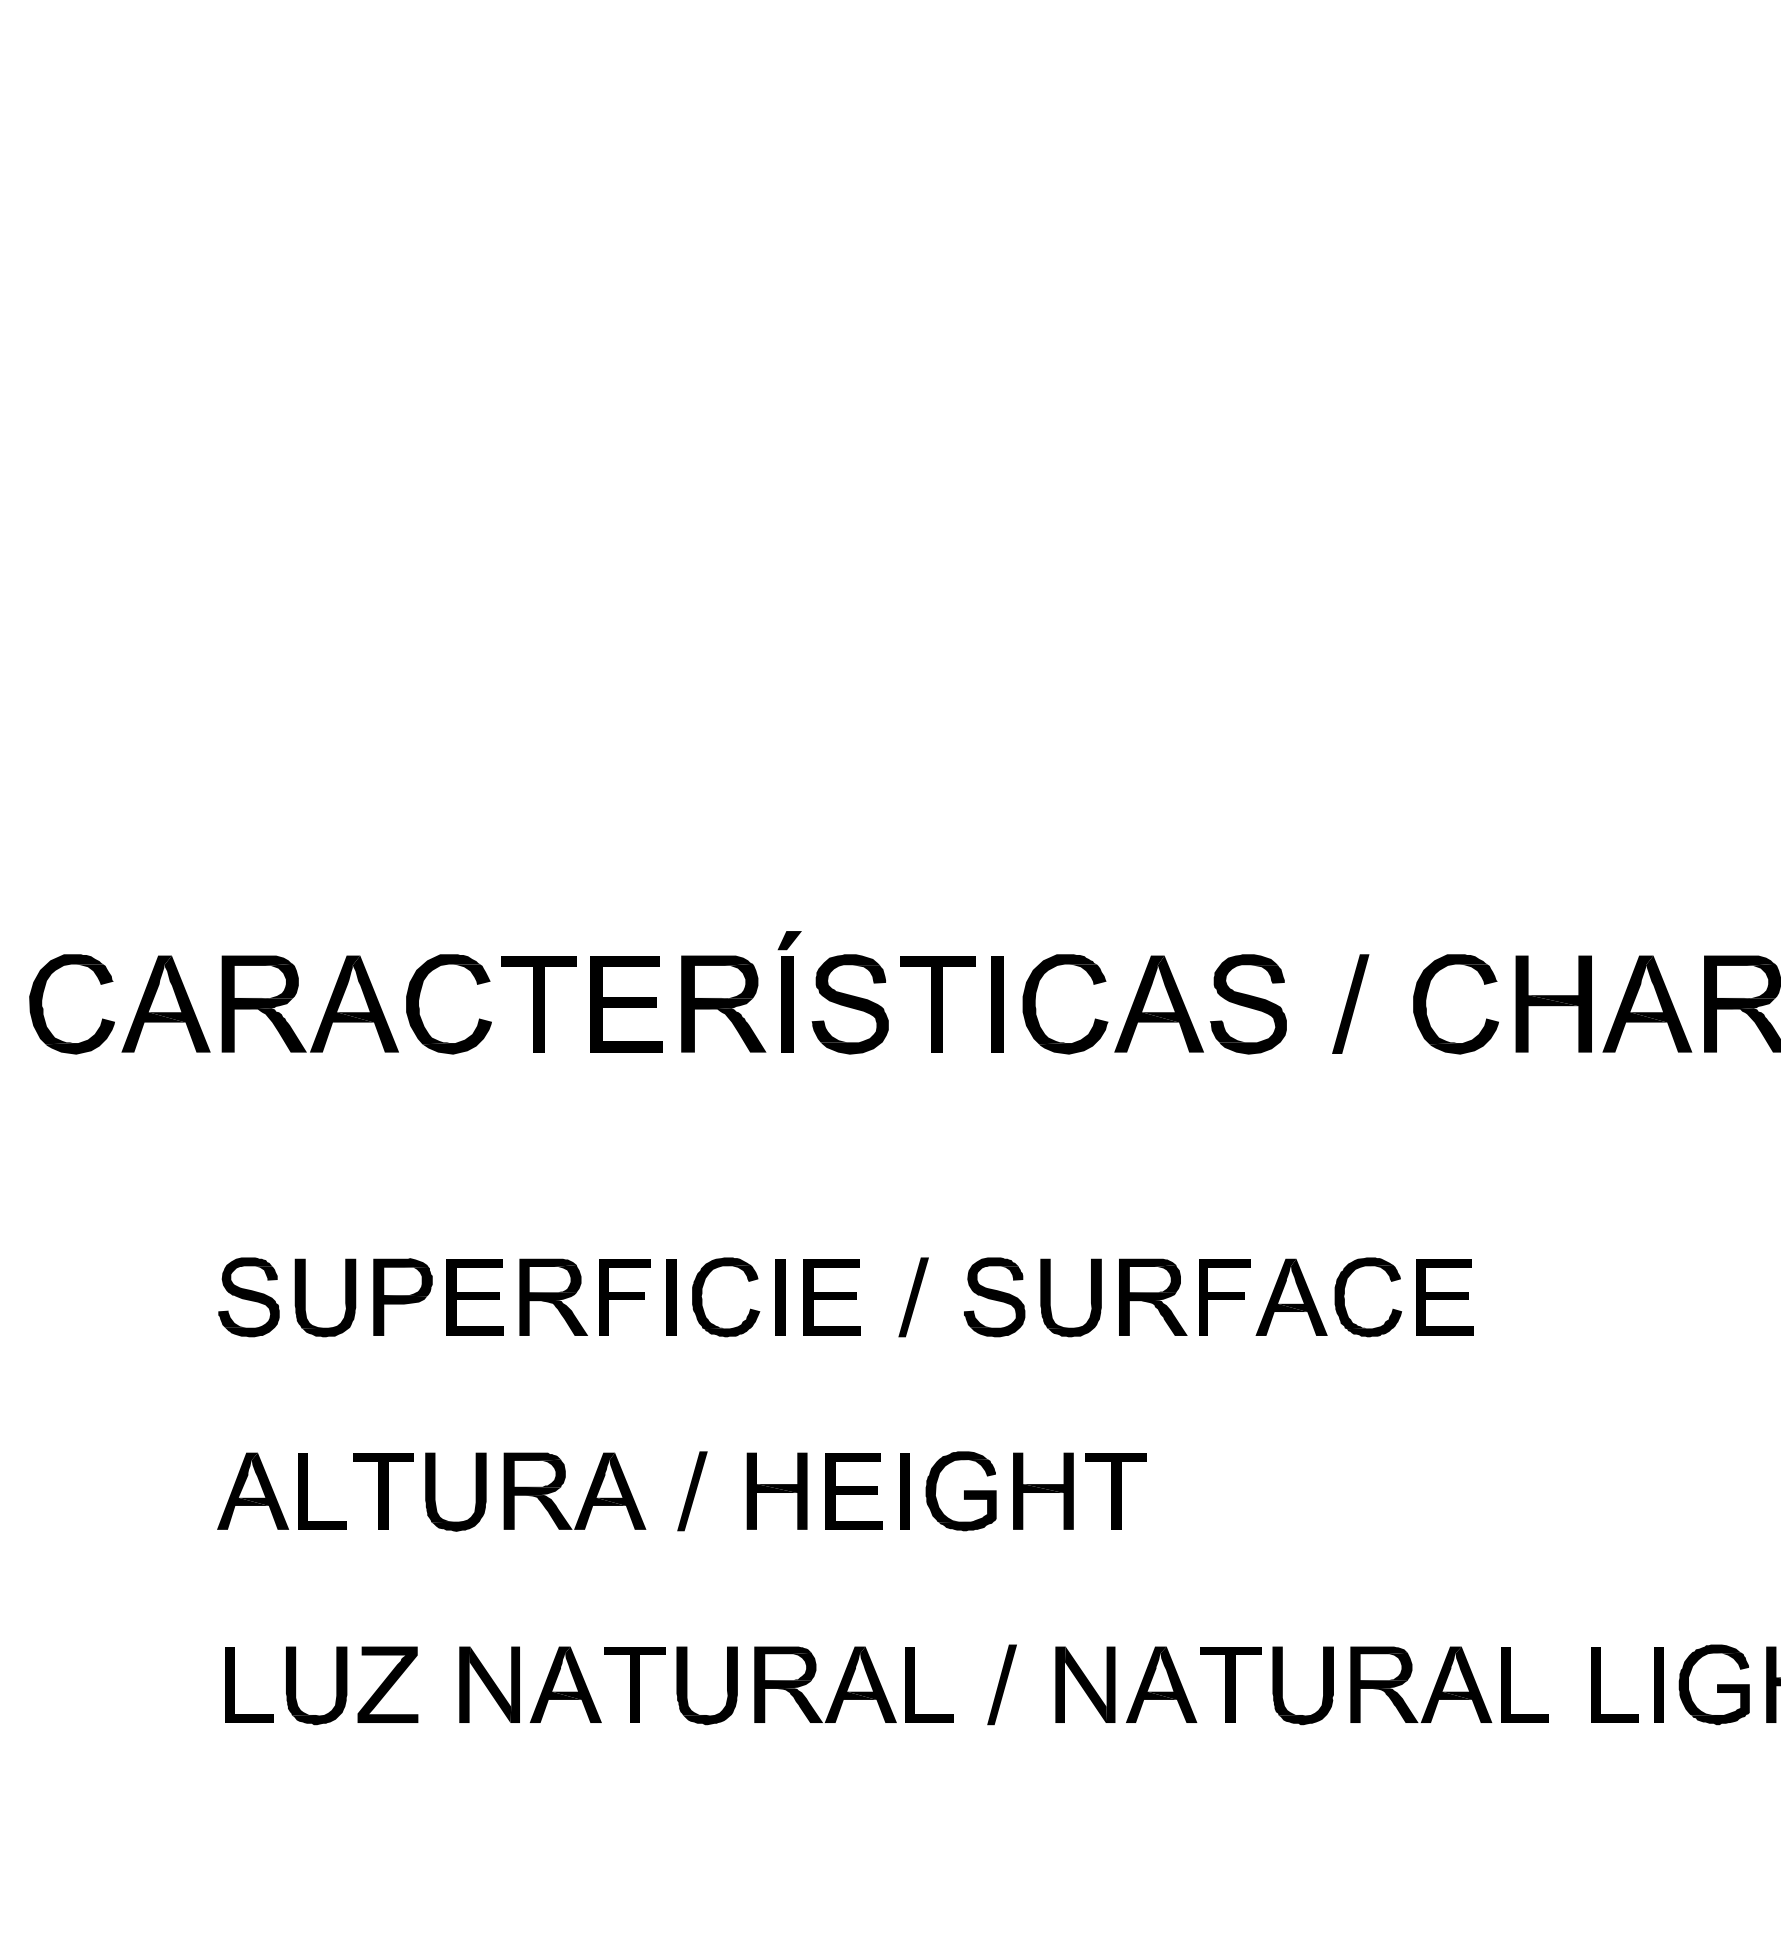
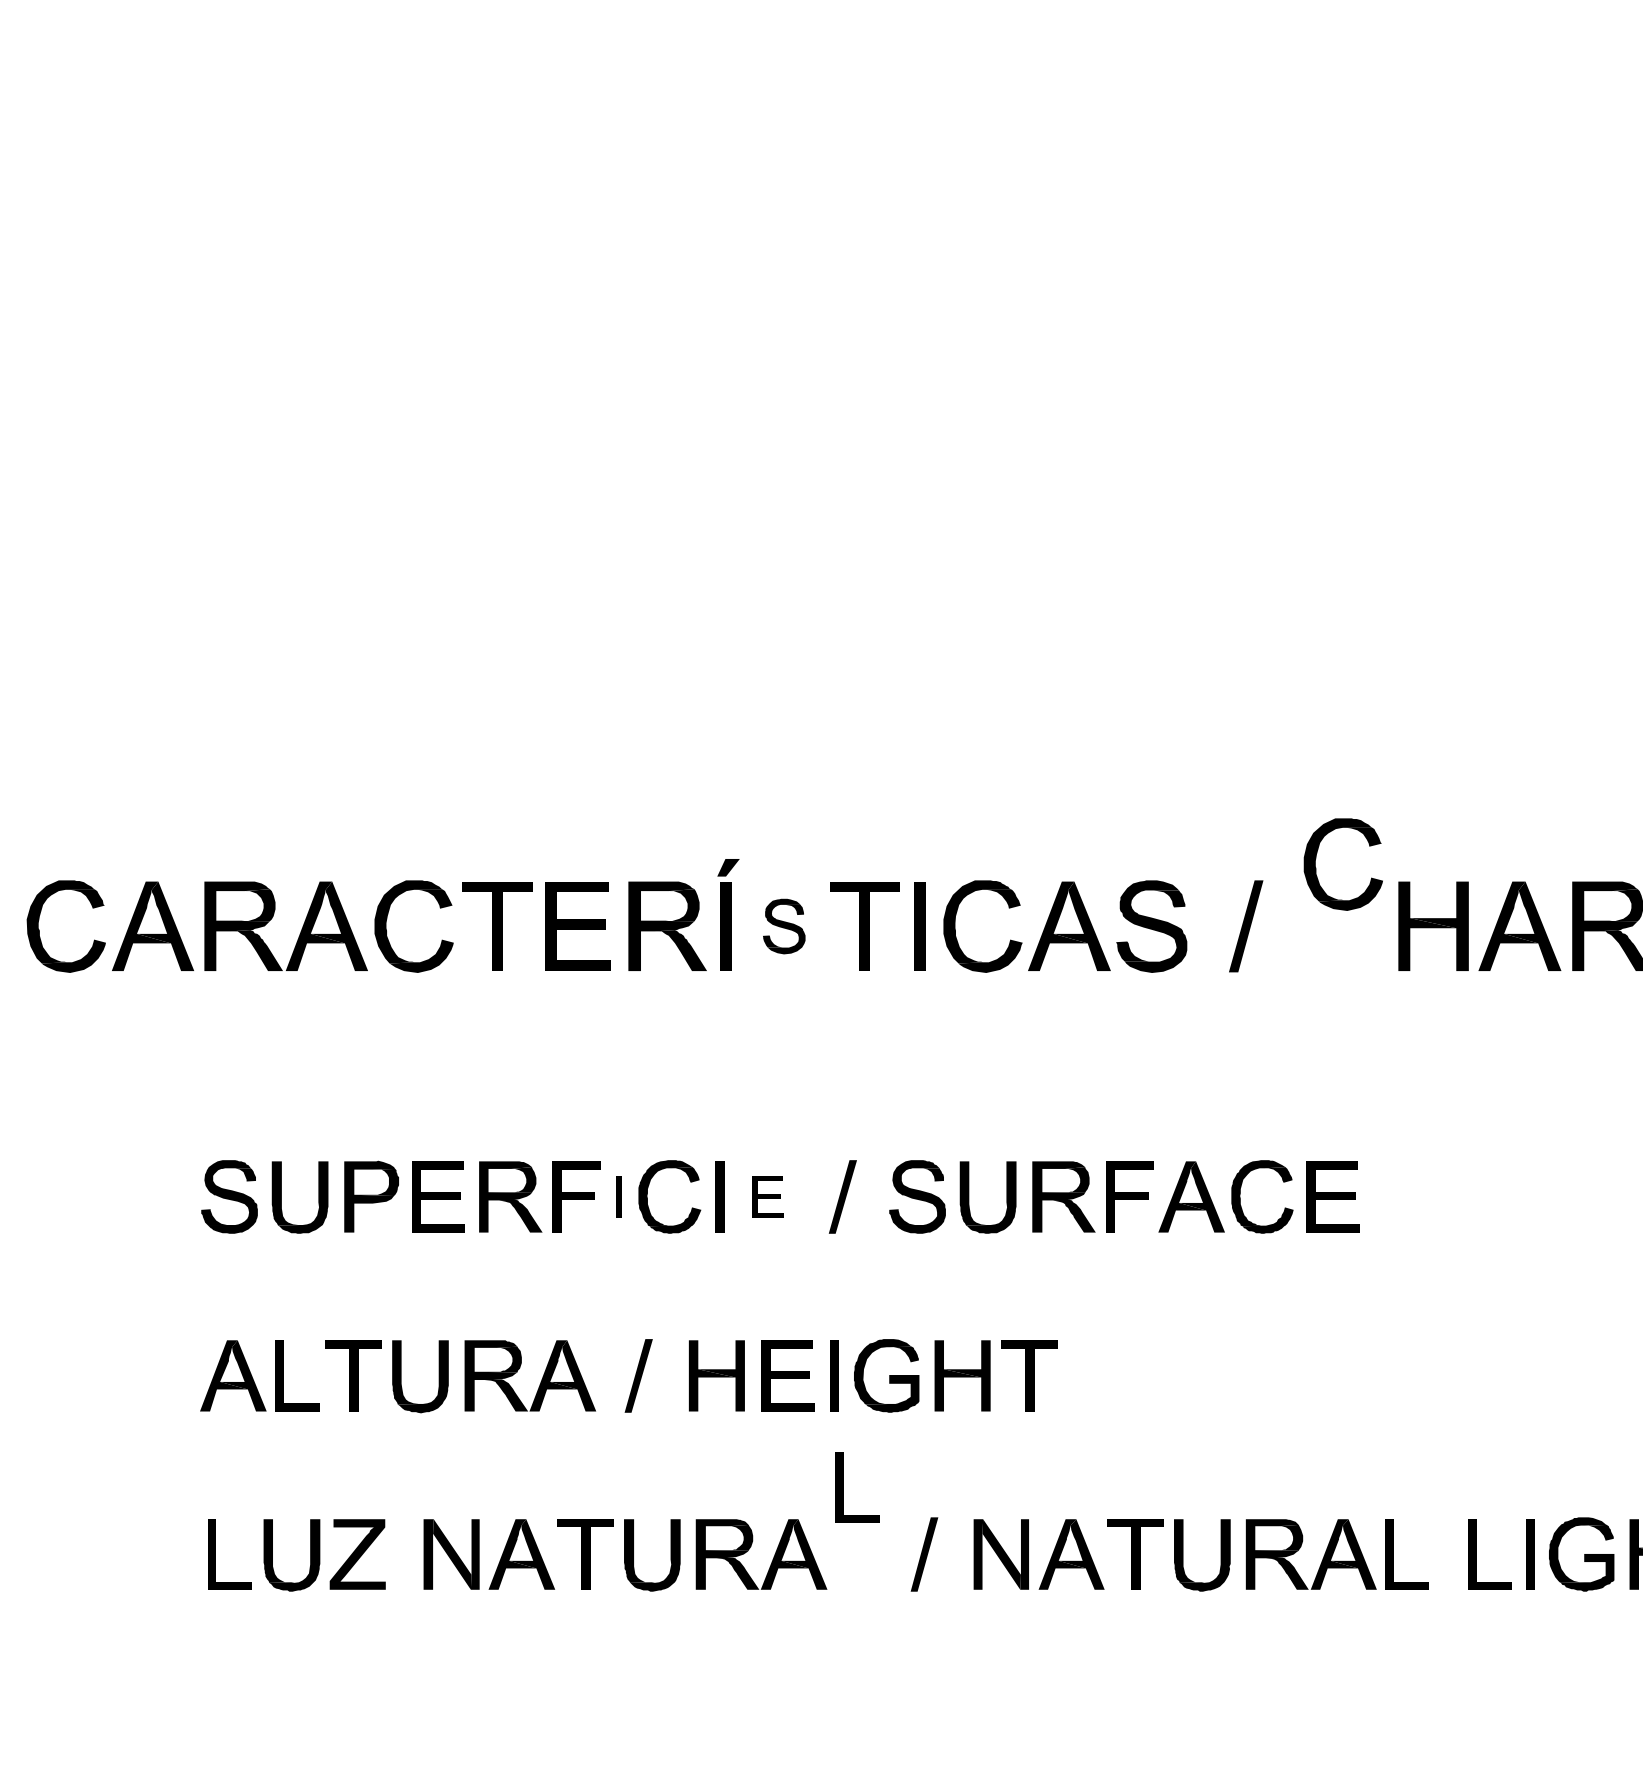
part: (849, 1004) -> (783, 926), size x0.6
part: (1426, 1007) -> (1316, 867), moved
part: (670, 1296) -> (618, 1196), size x0.6
part: (831, 1296) -> (767, 1196), size x0.6
part: (914, 1684) -> (843, 1487), moved

